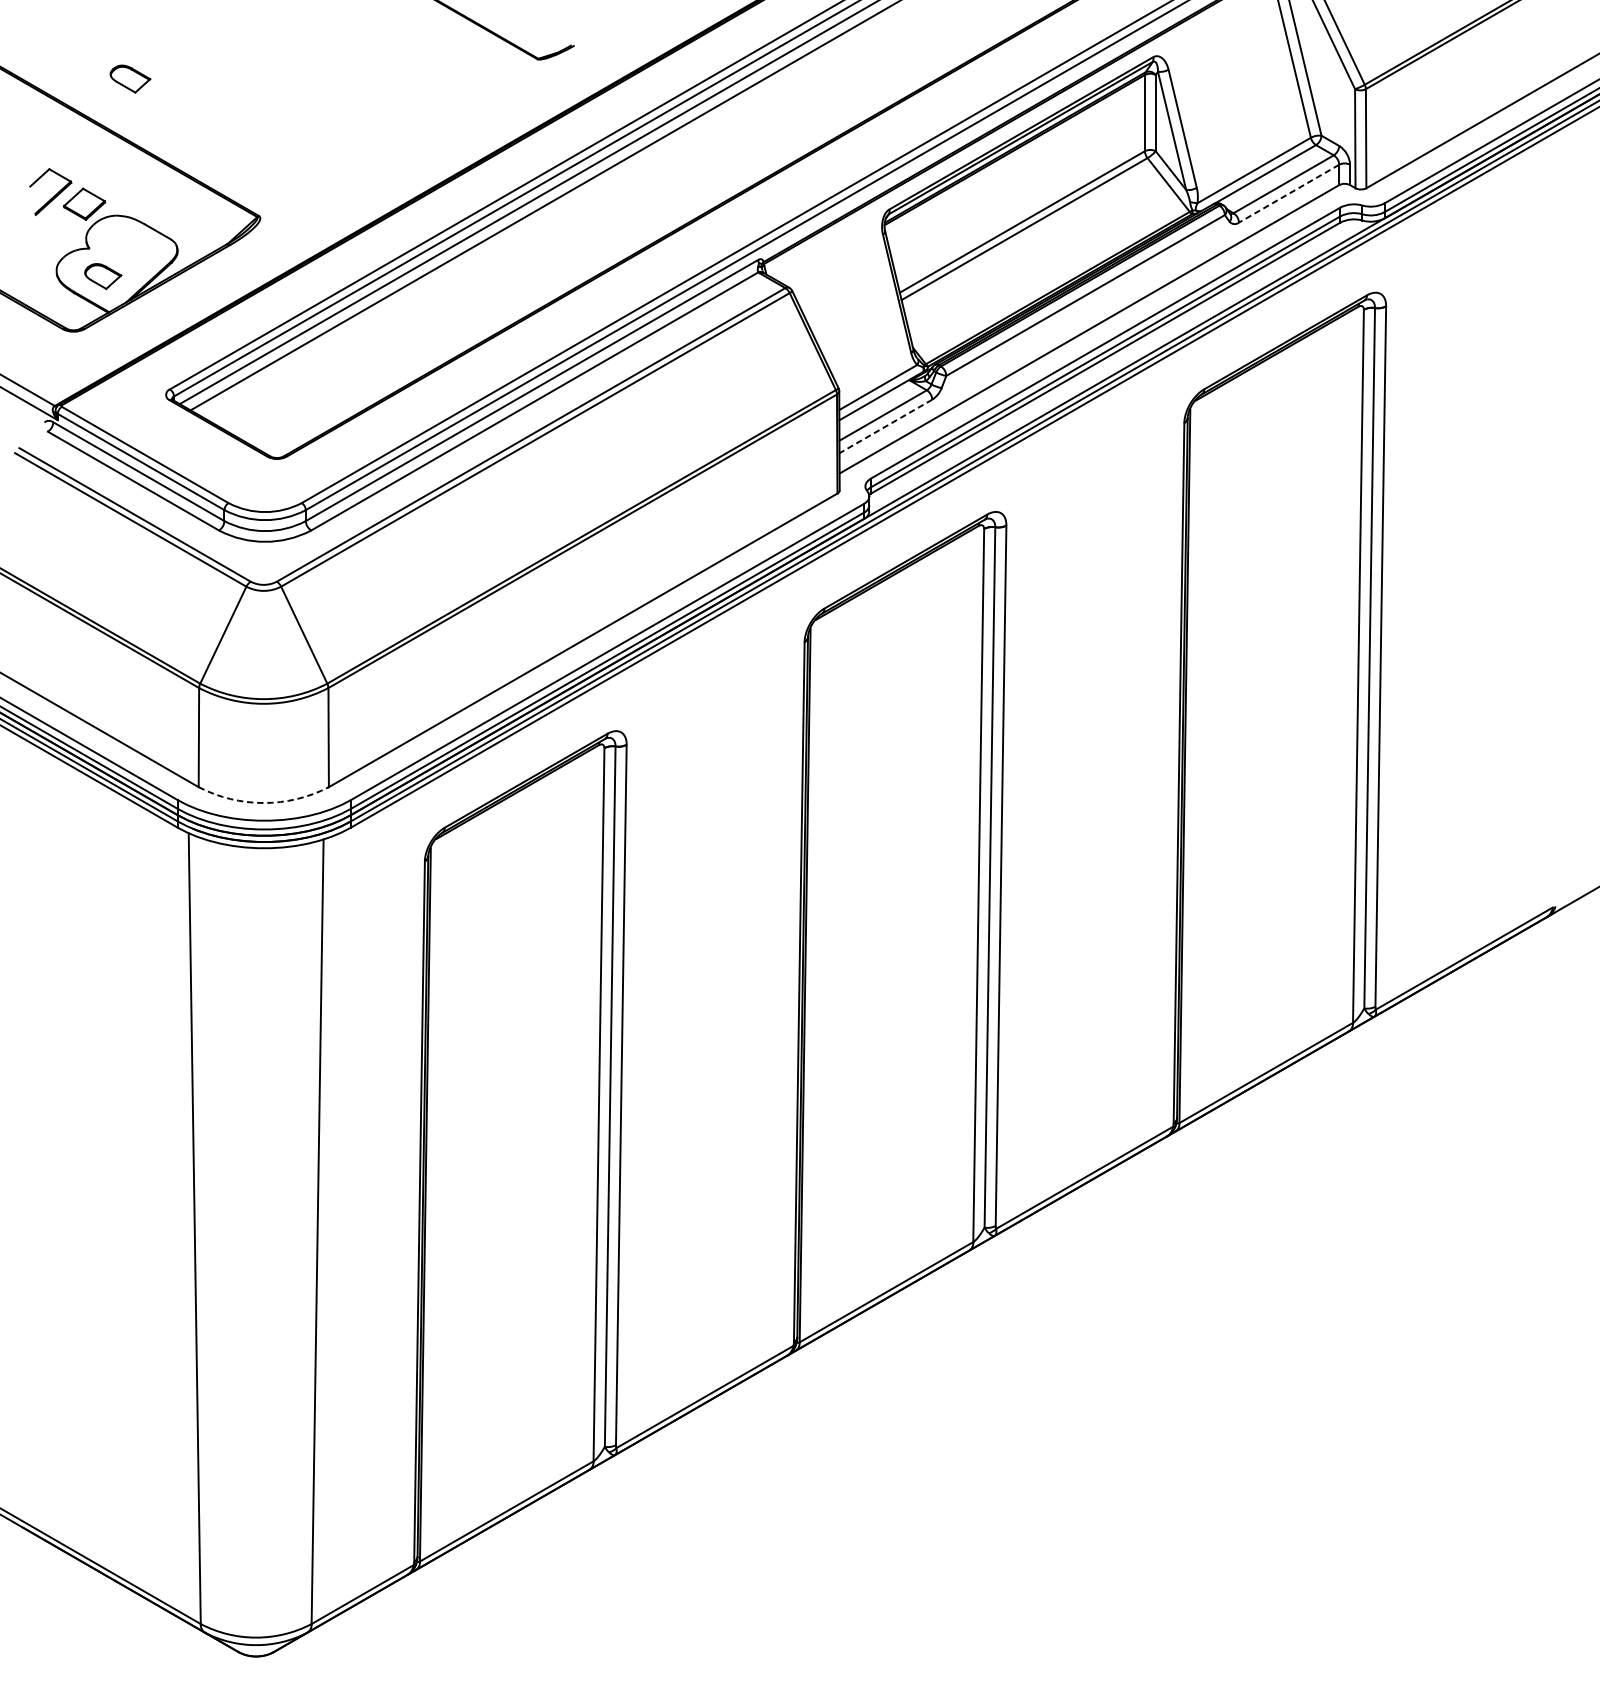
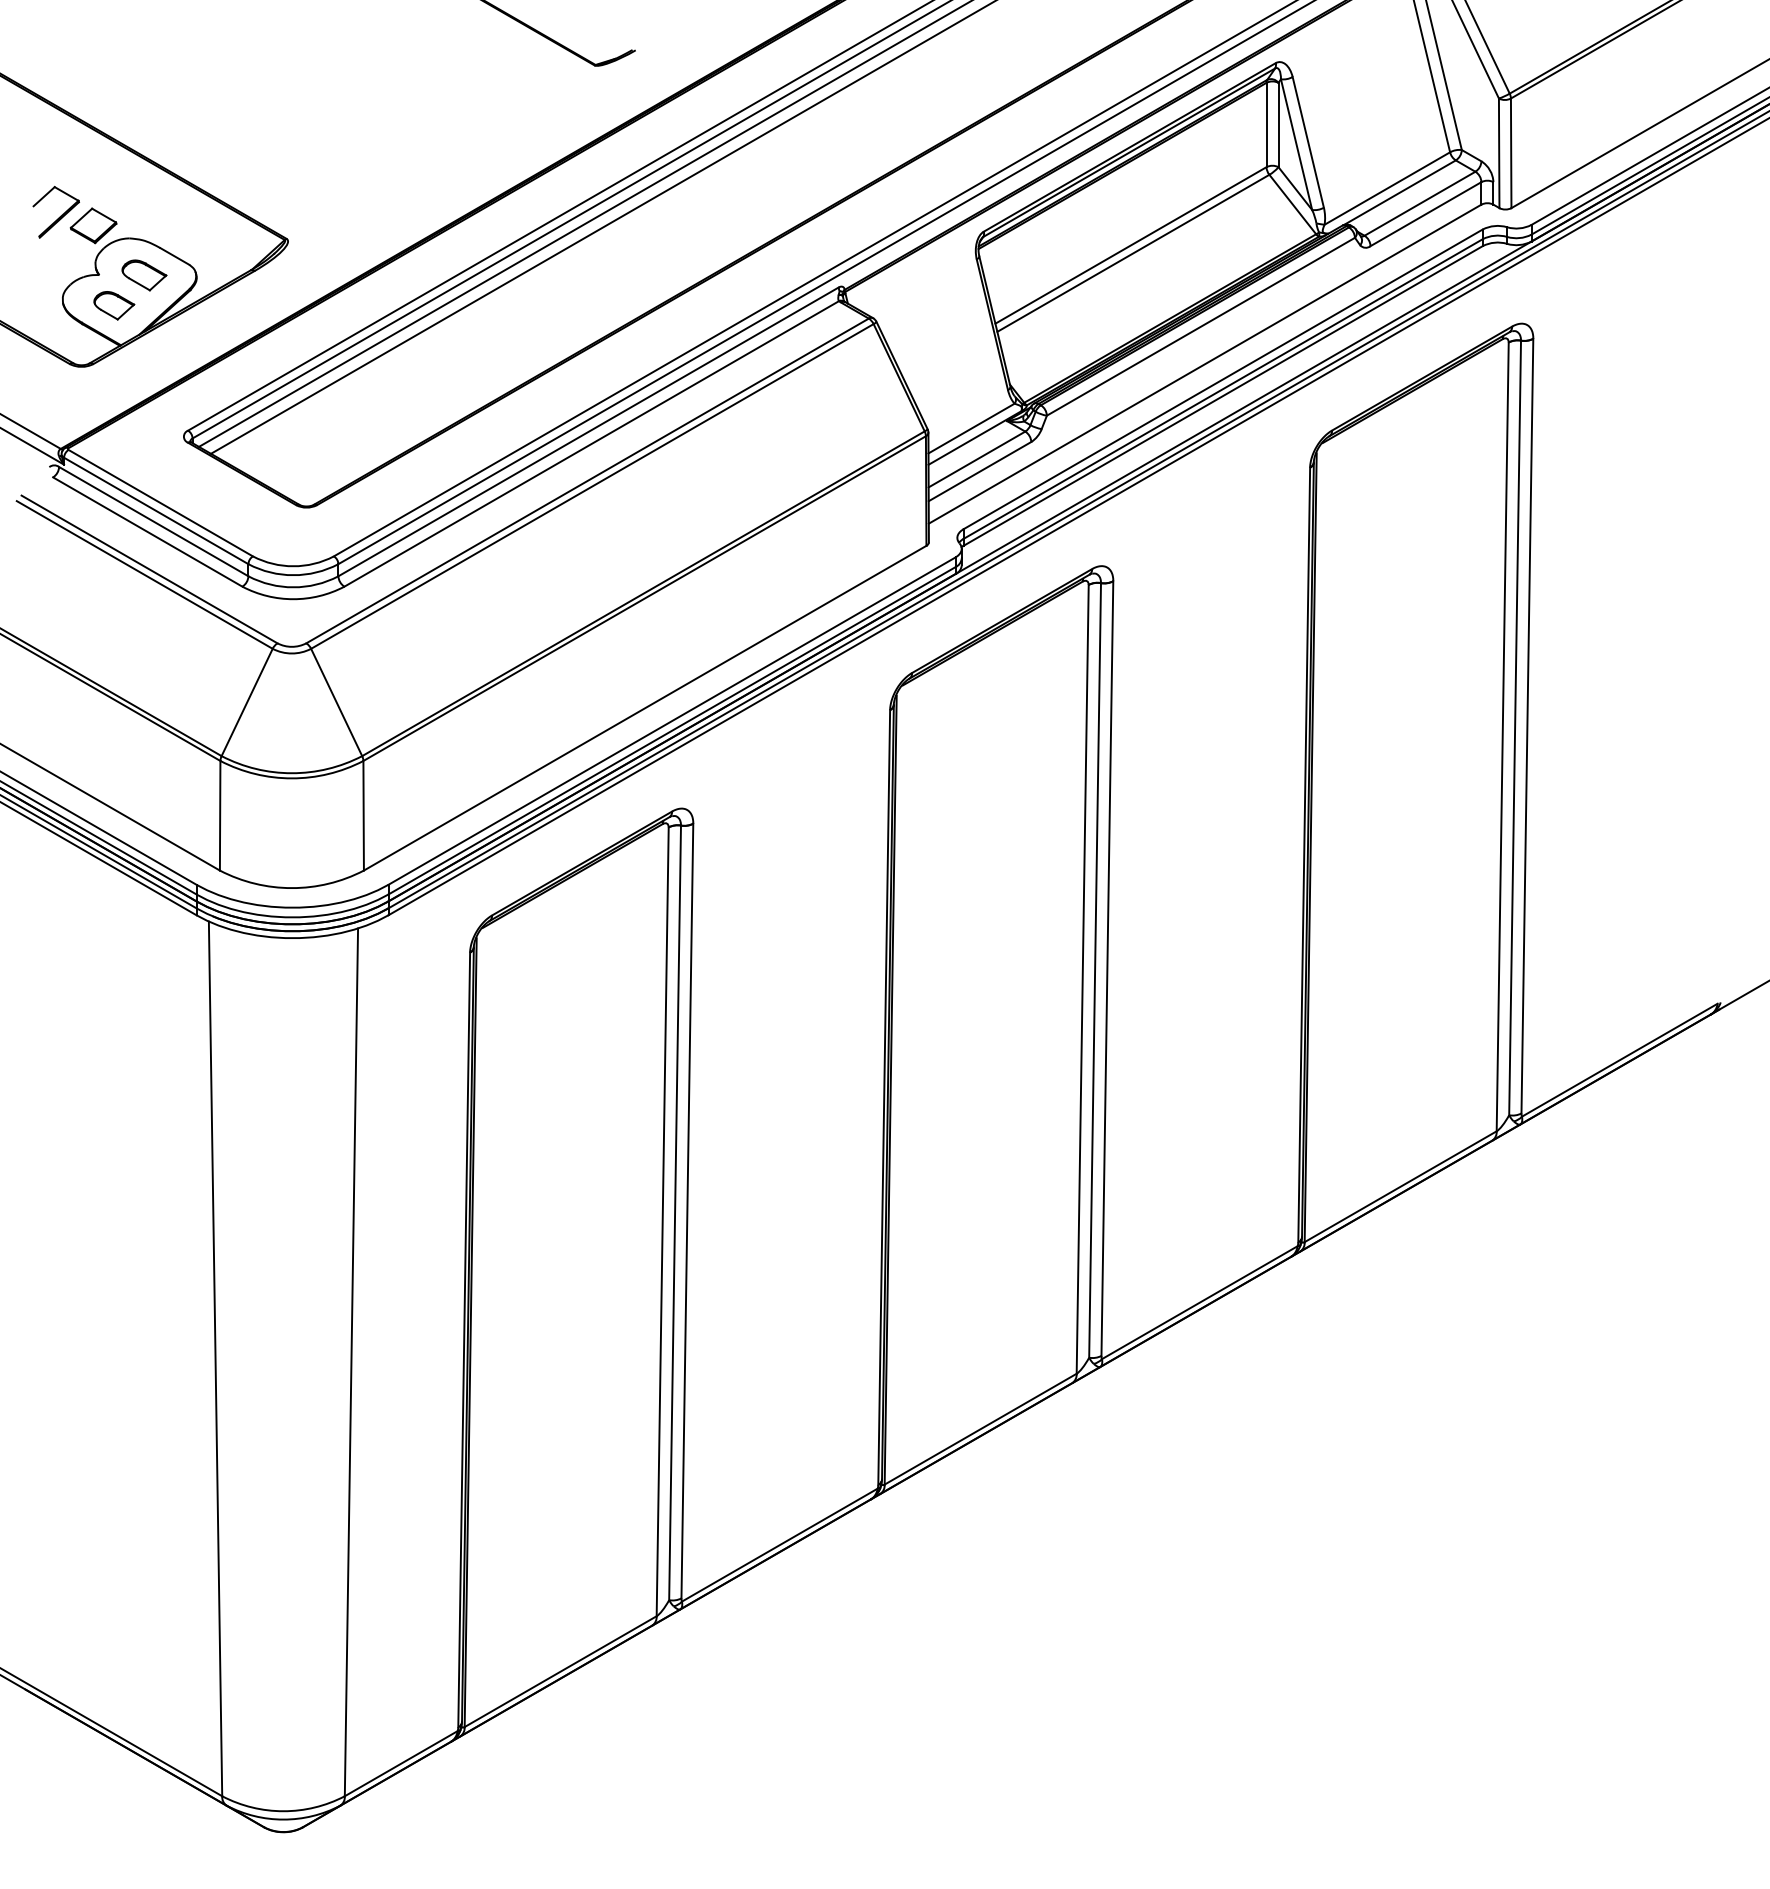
part: (130, 79) -> (144, 275), moved
line: (1288, 194) -> (1425, 214), dashed -> solid
line: (885, 426) -> (979, 471), dashed -> solid
arc: (263, 803) -> (291, 888), dashed -> solid

